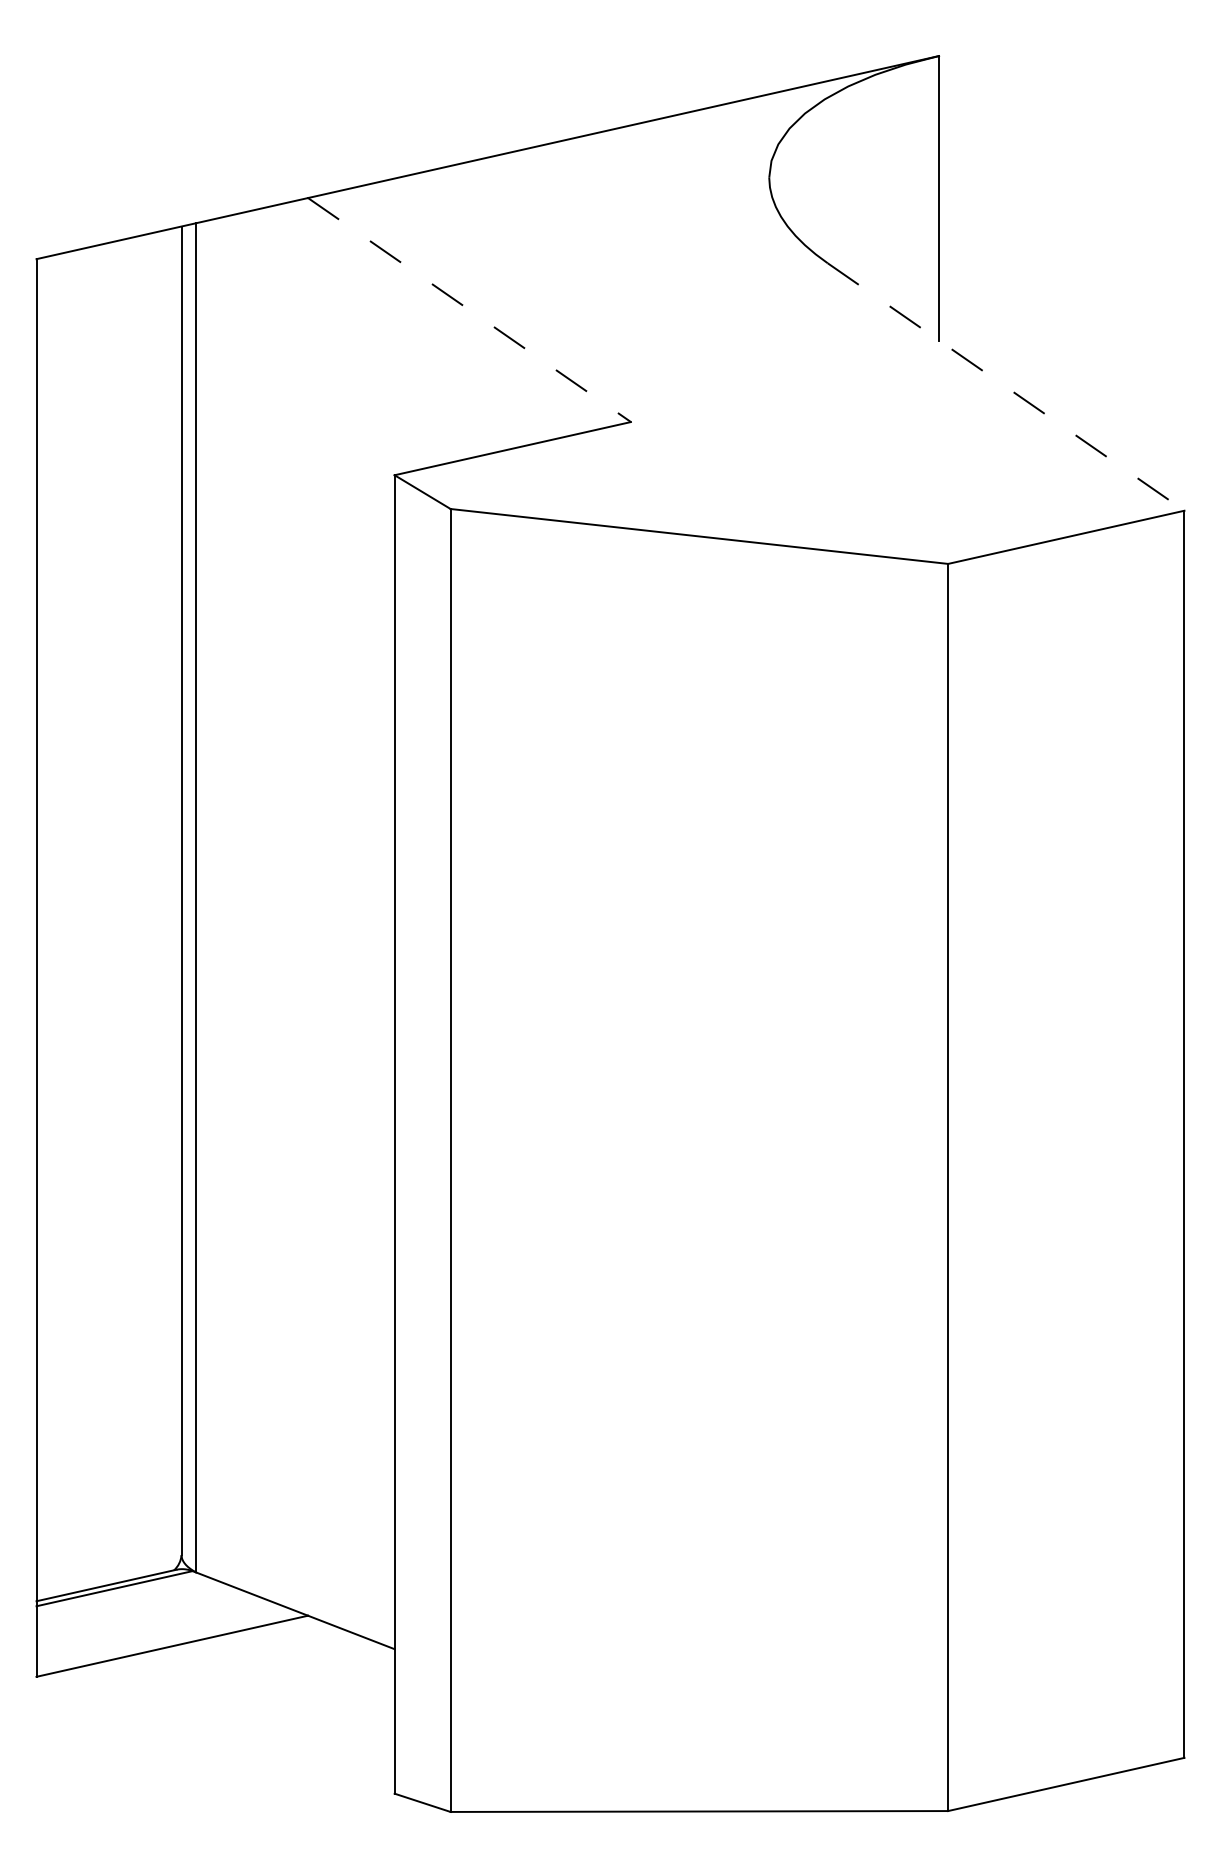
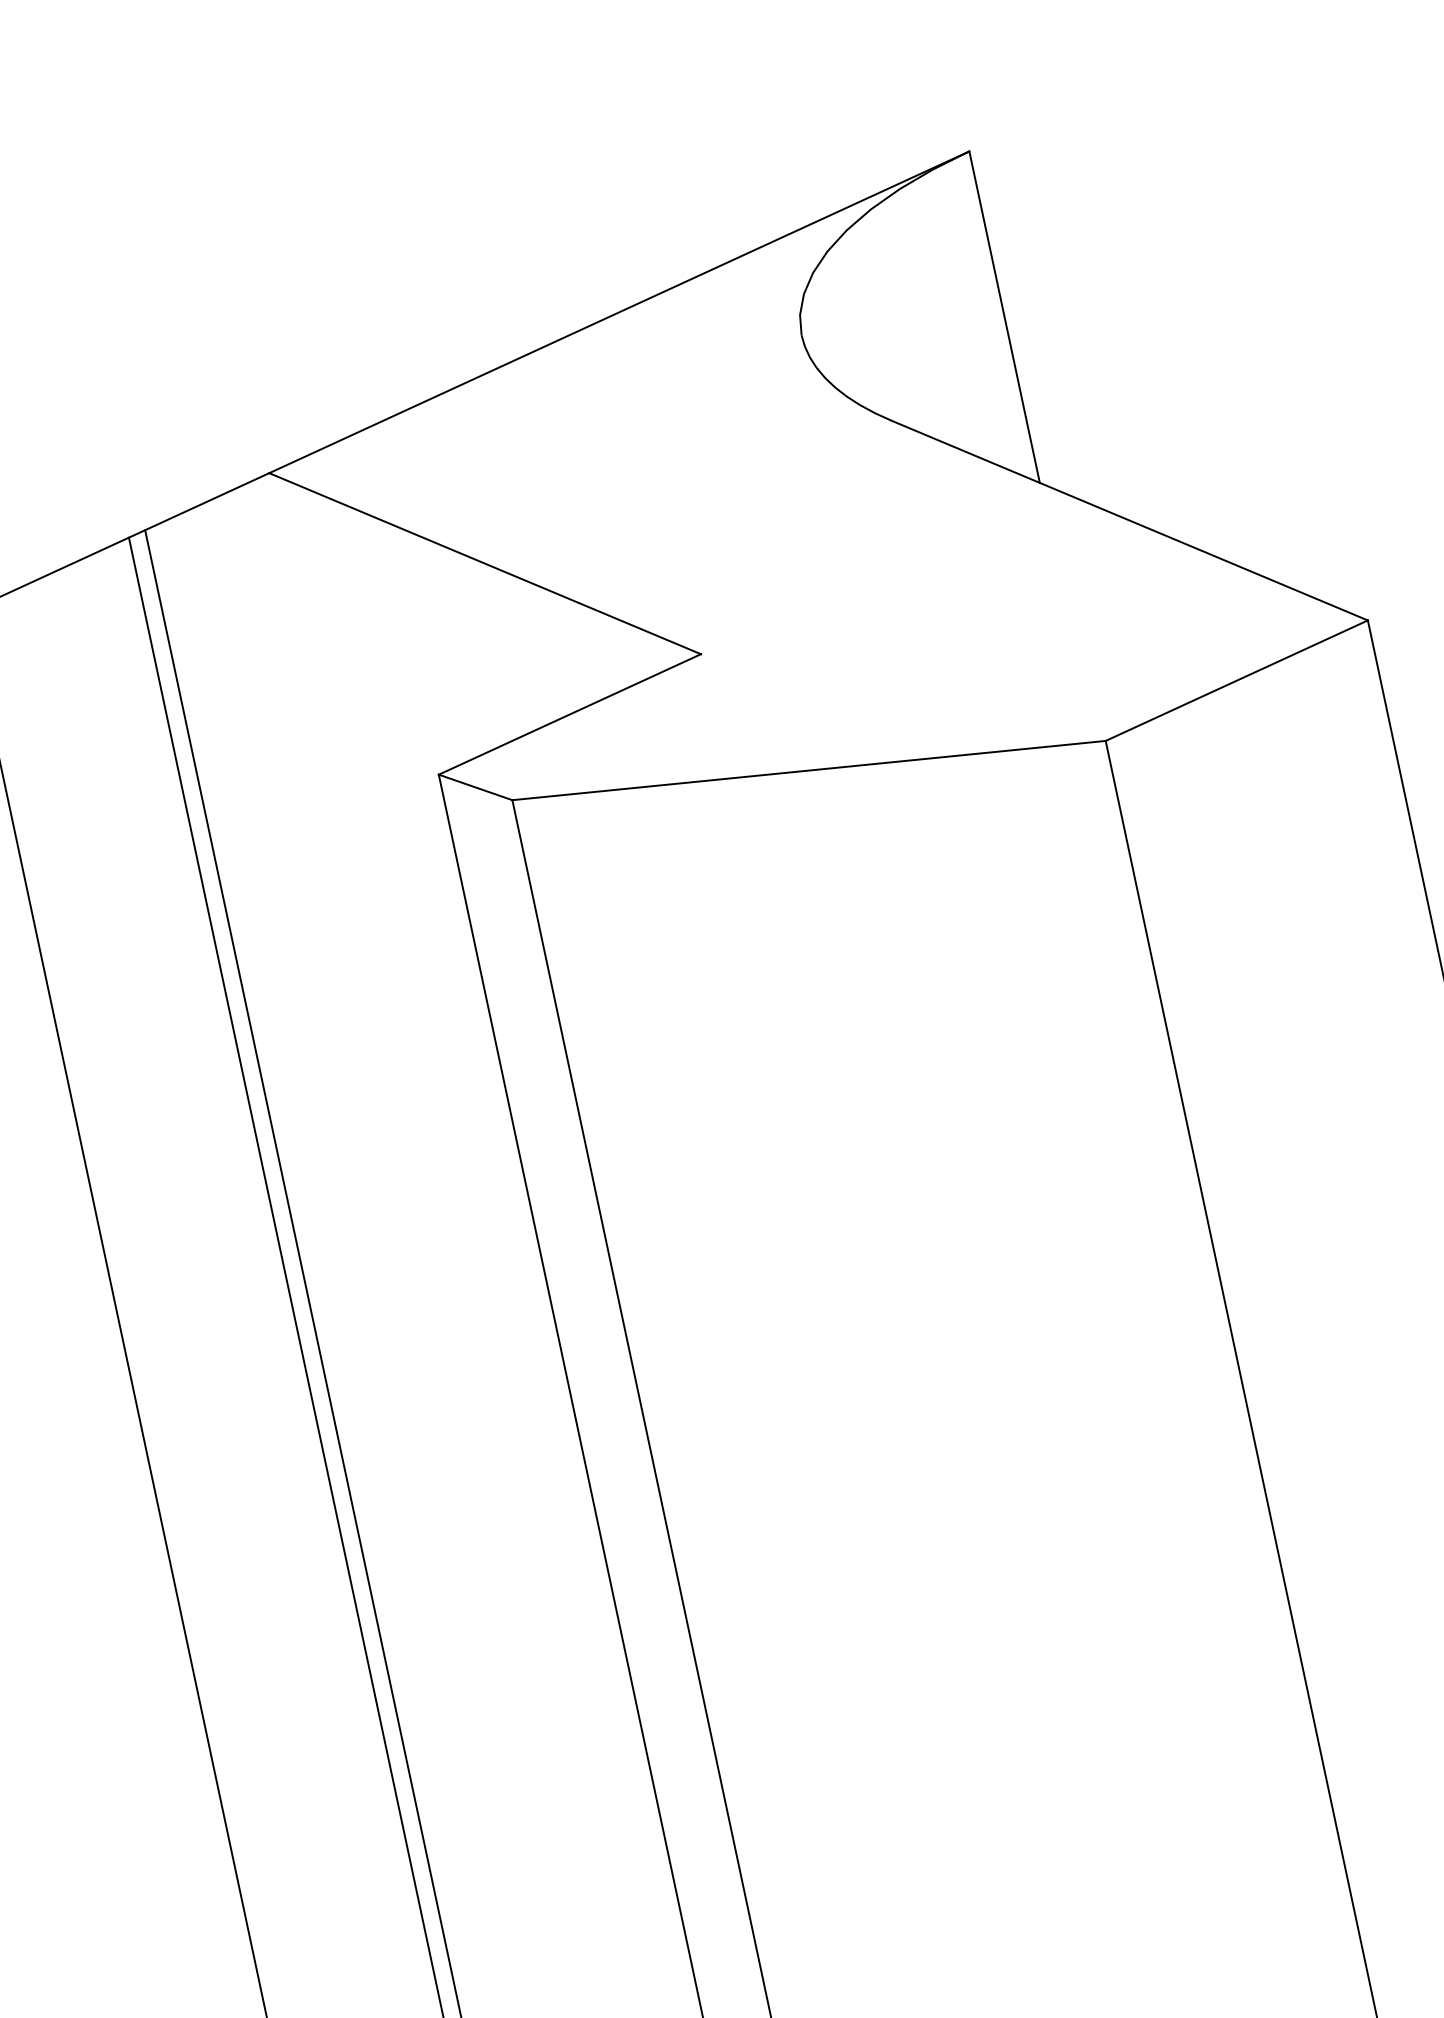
line: (469, 310) -> (485, 564), dashed -> solid
line: (1006, 387) -> (1130, 520), dashed -> solid

